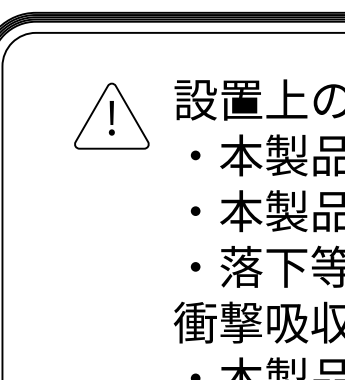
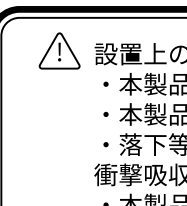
part: (111, 115) -> (59, 50), moved

